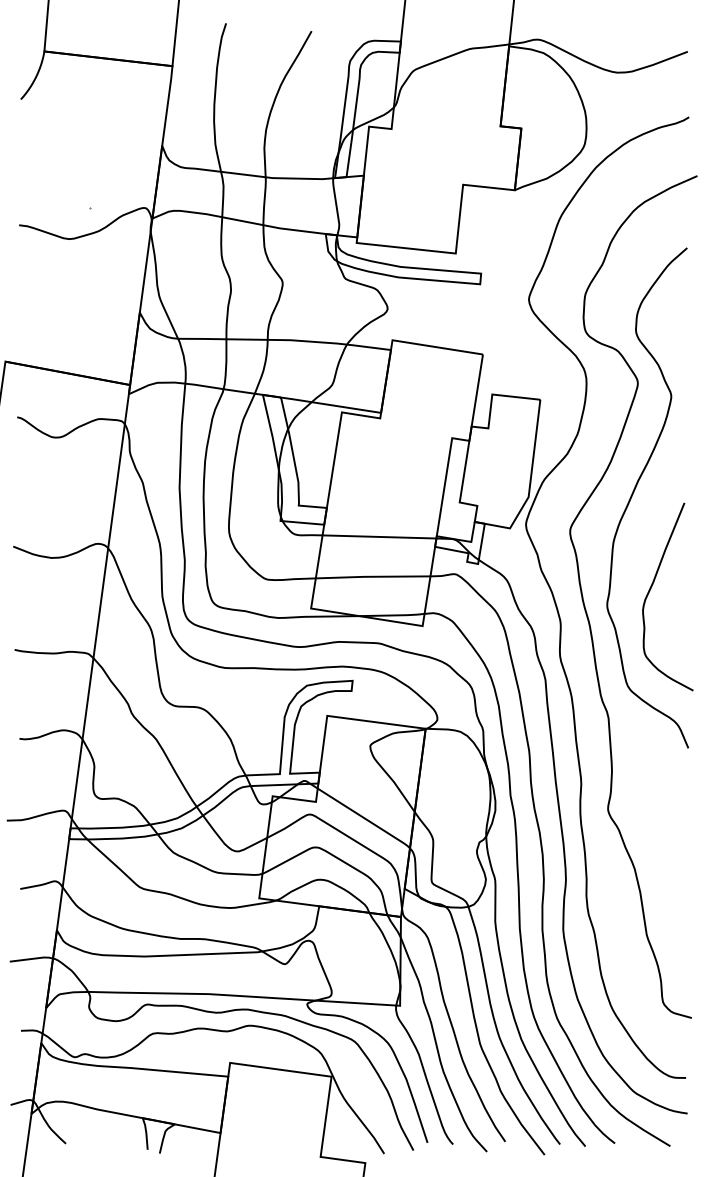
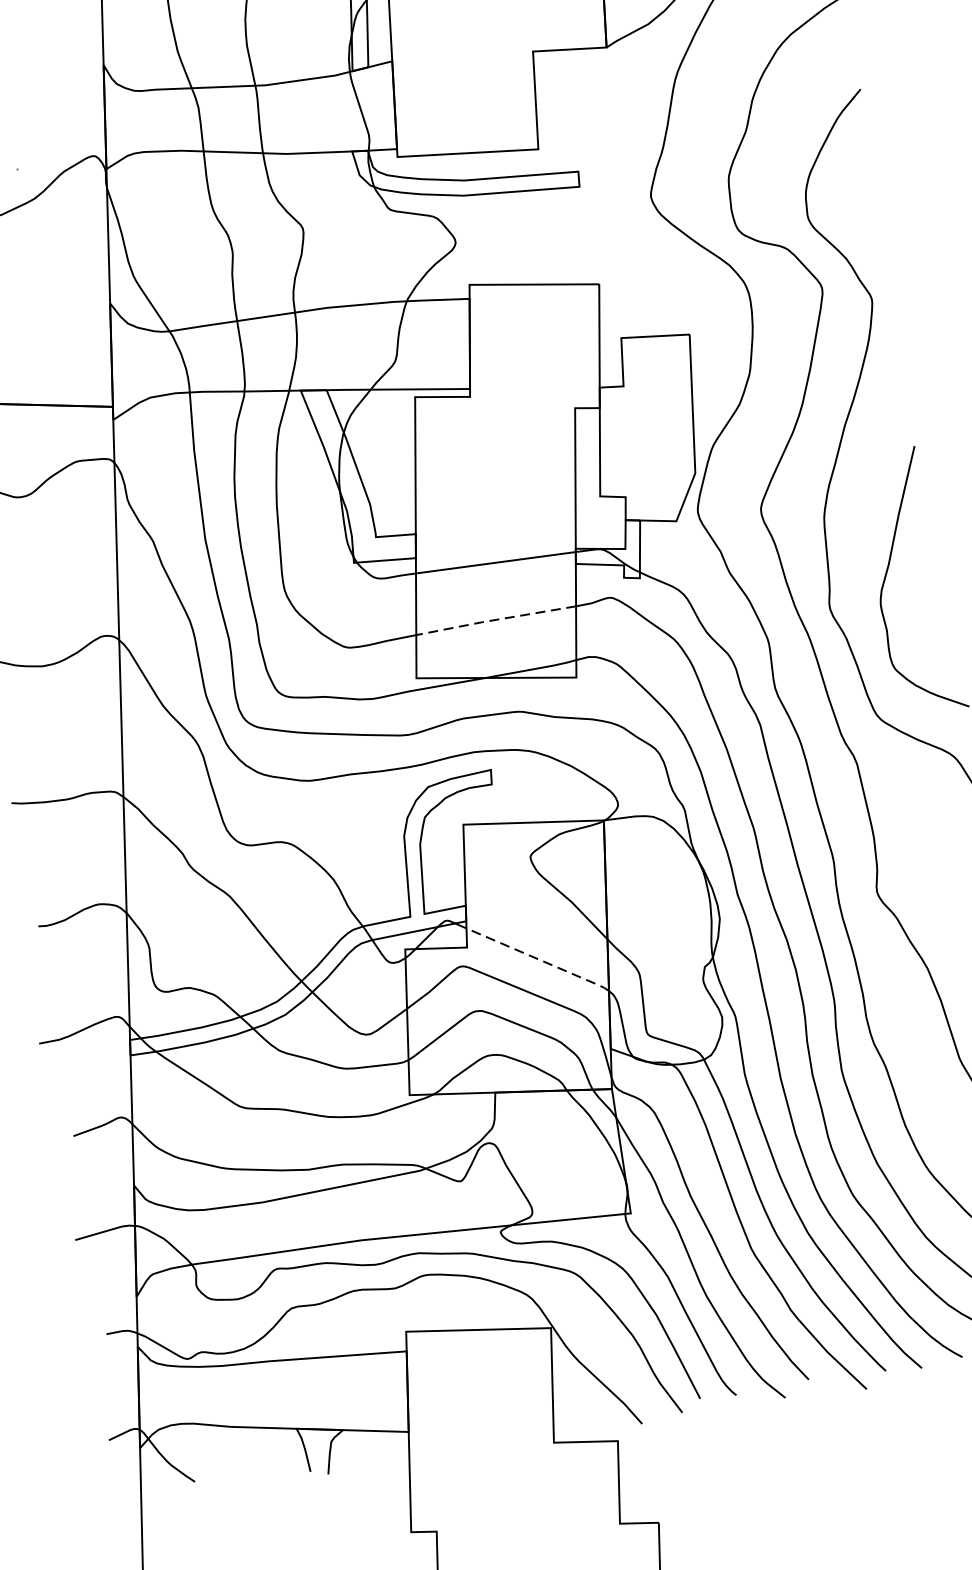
line: (372, 576) -> (495, 619), solid -> dashed
line: (364, 818) -> (538, 959), solid -> dashed

